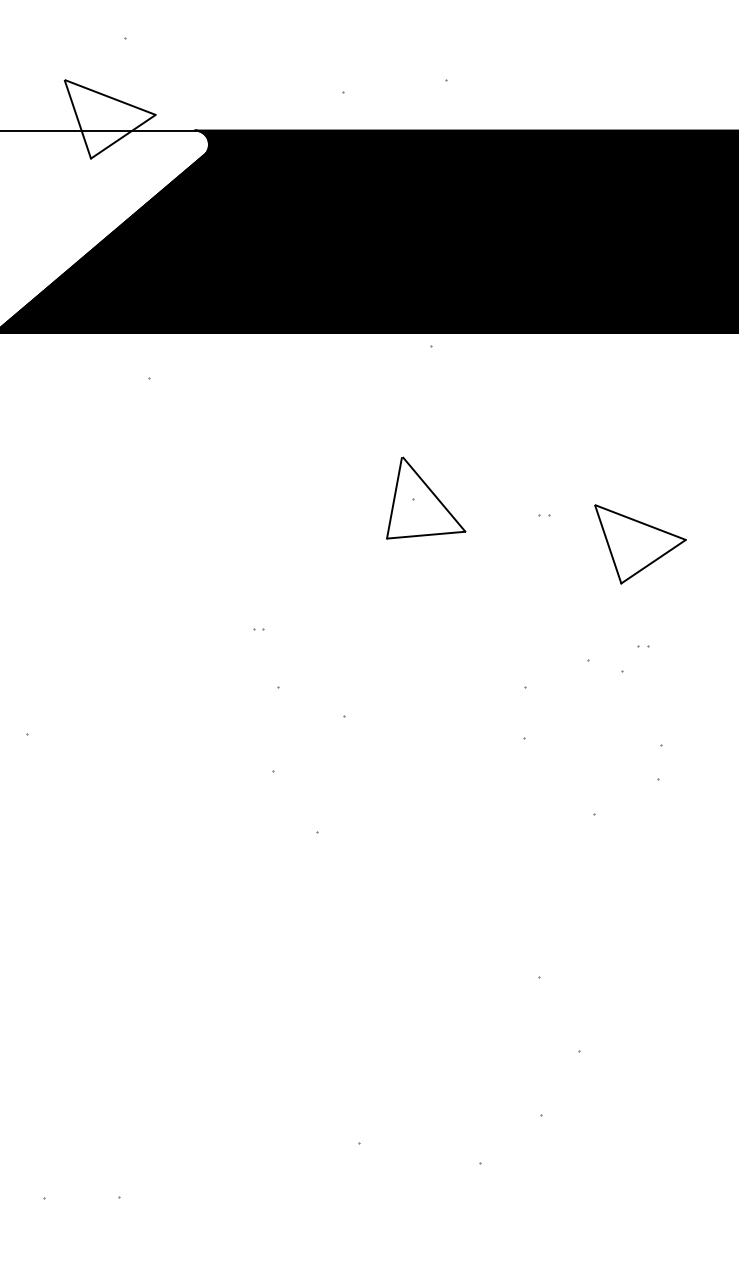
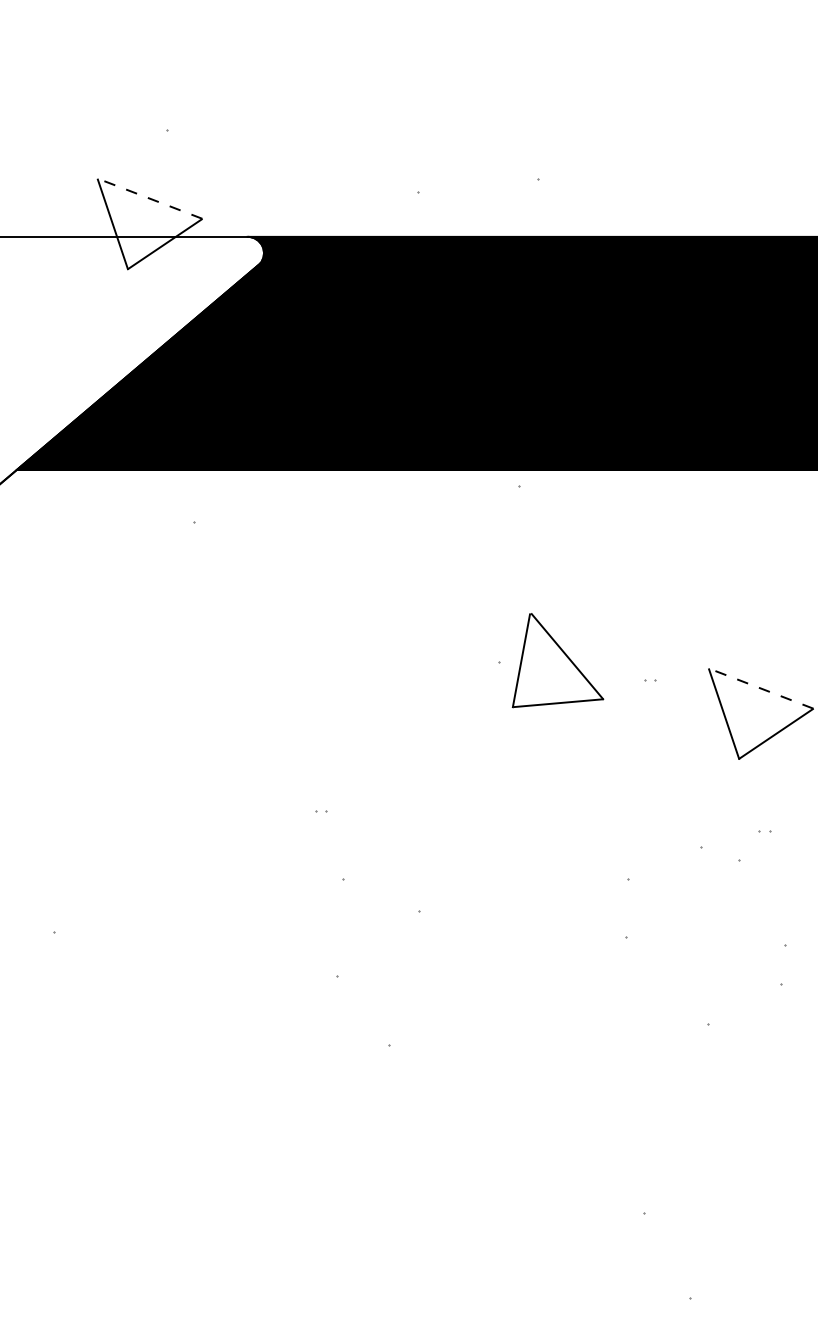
line: (110, 97) -> (150, 198), solid -> dashed
part: (426, 497) -> (558, 659), moved
line: (640, 522) -> (761, 688), solid -> dashed

